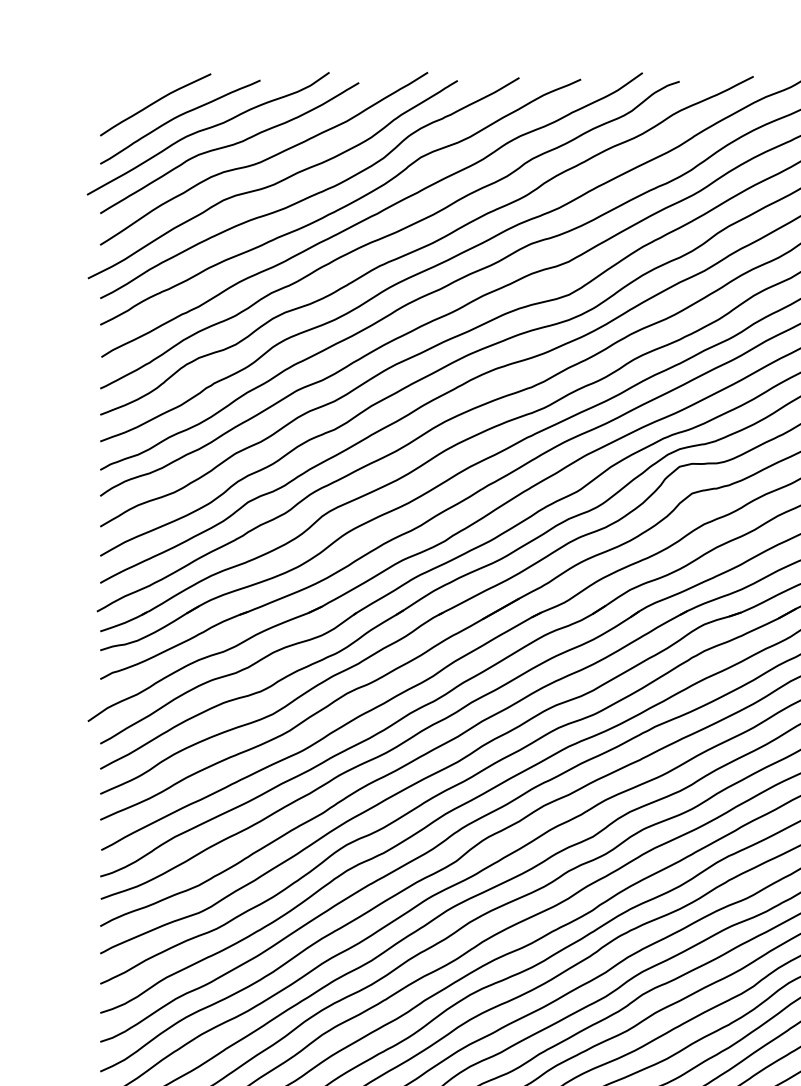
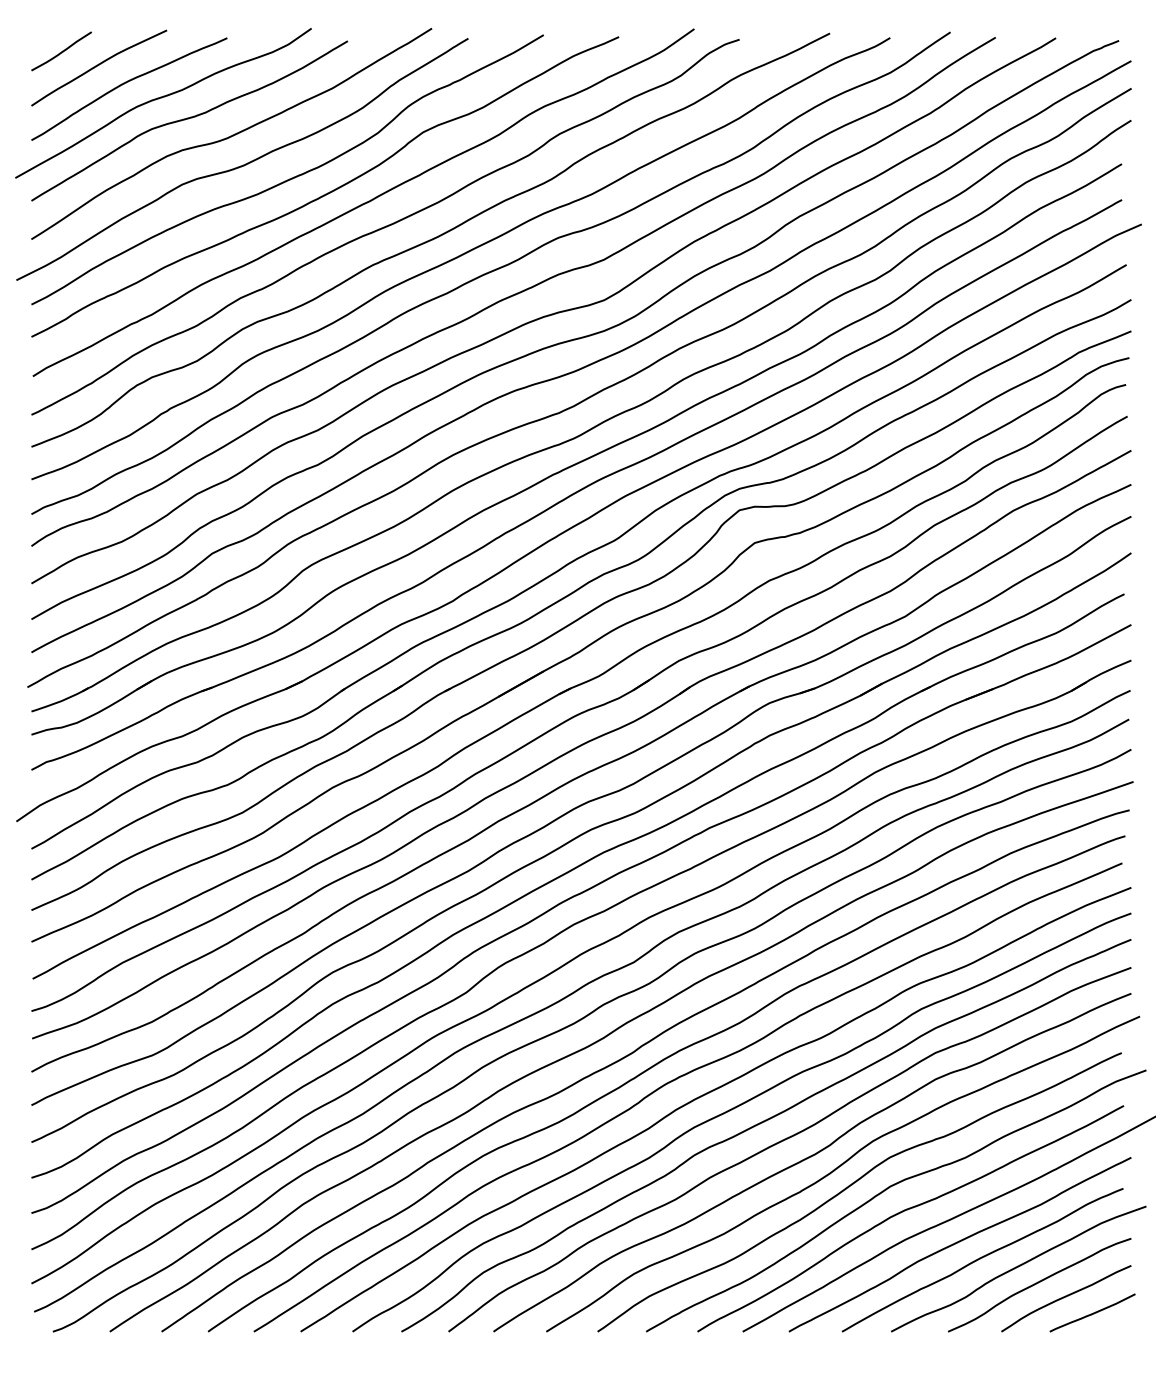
curve: (124, 91) -> (61, 51), added

